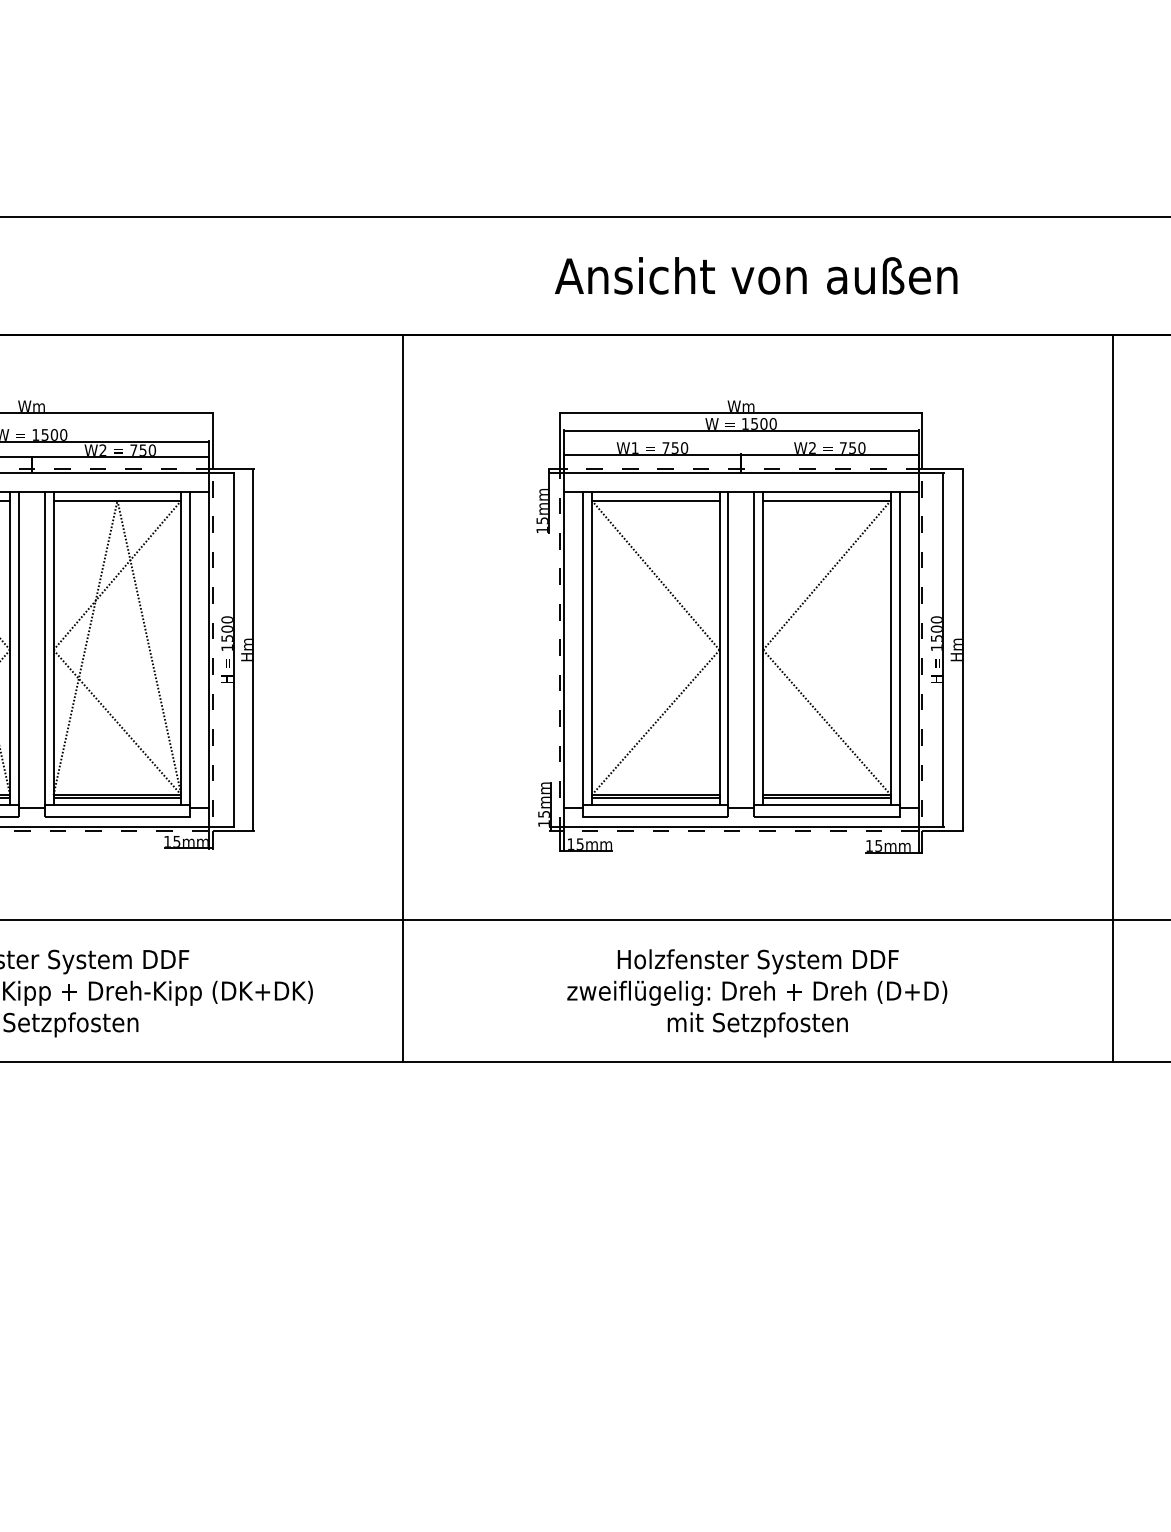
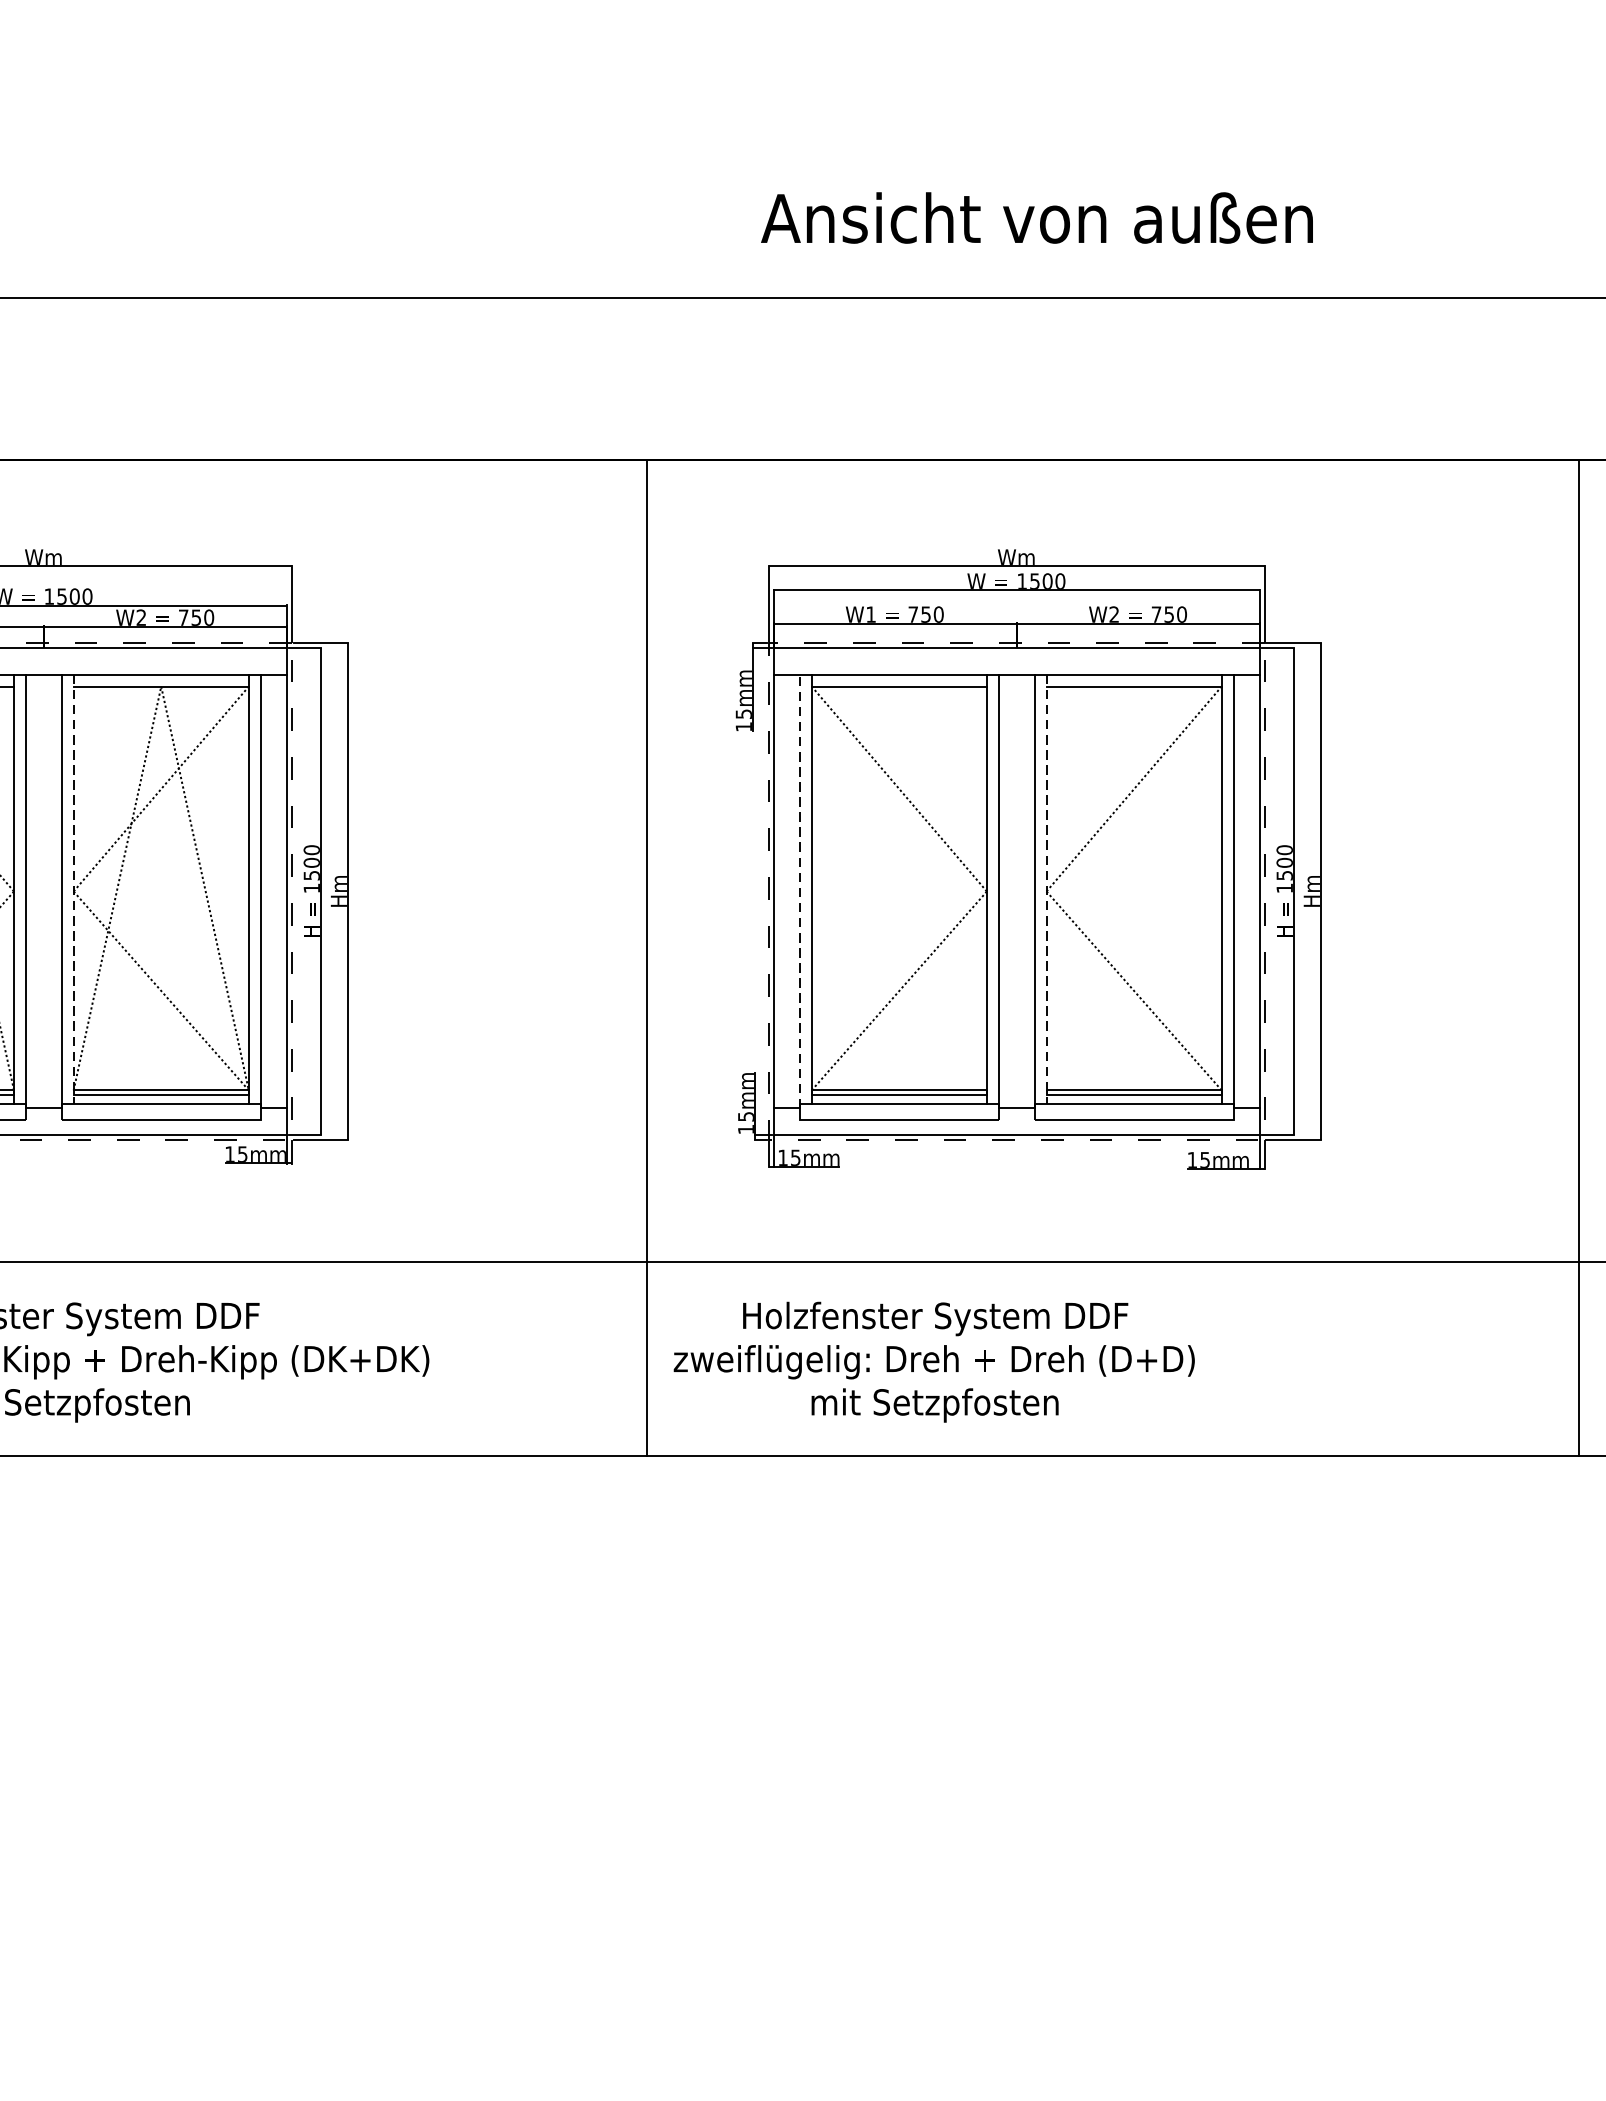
text: (756, 275) -> (1037, 217), moved
line: (53, 648) -> (73, 889), solid -> dashed
line: (763, 648) -> (1047, 889), solid -> dashed
line: (583, 649) -> (800, 890), solid -> dashed
line: (403, 698) -> (648, 957), moved
line: (1112, 698) -> (1579, 957), moved
text: (757, 993) -> (934, 1362), moved

